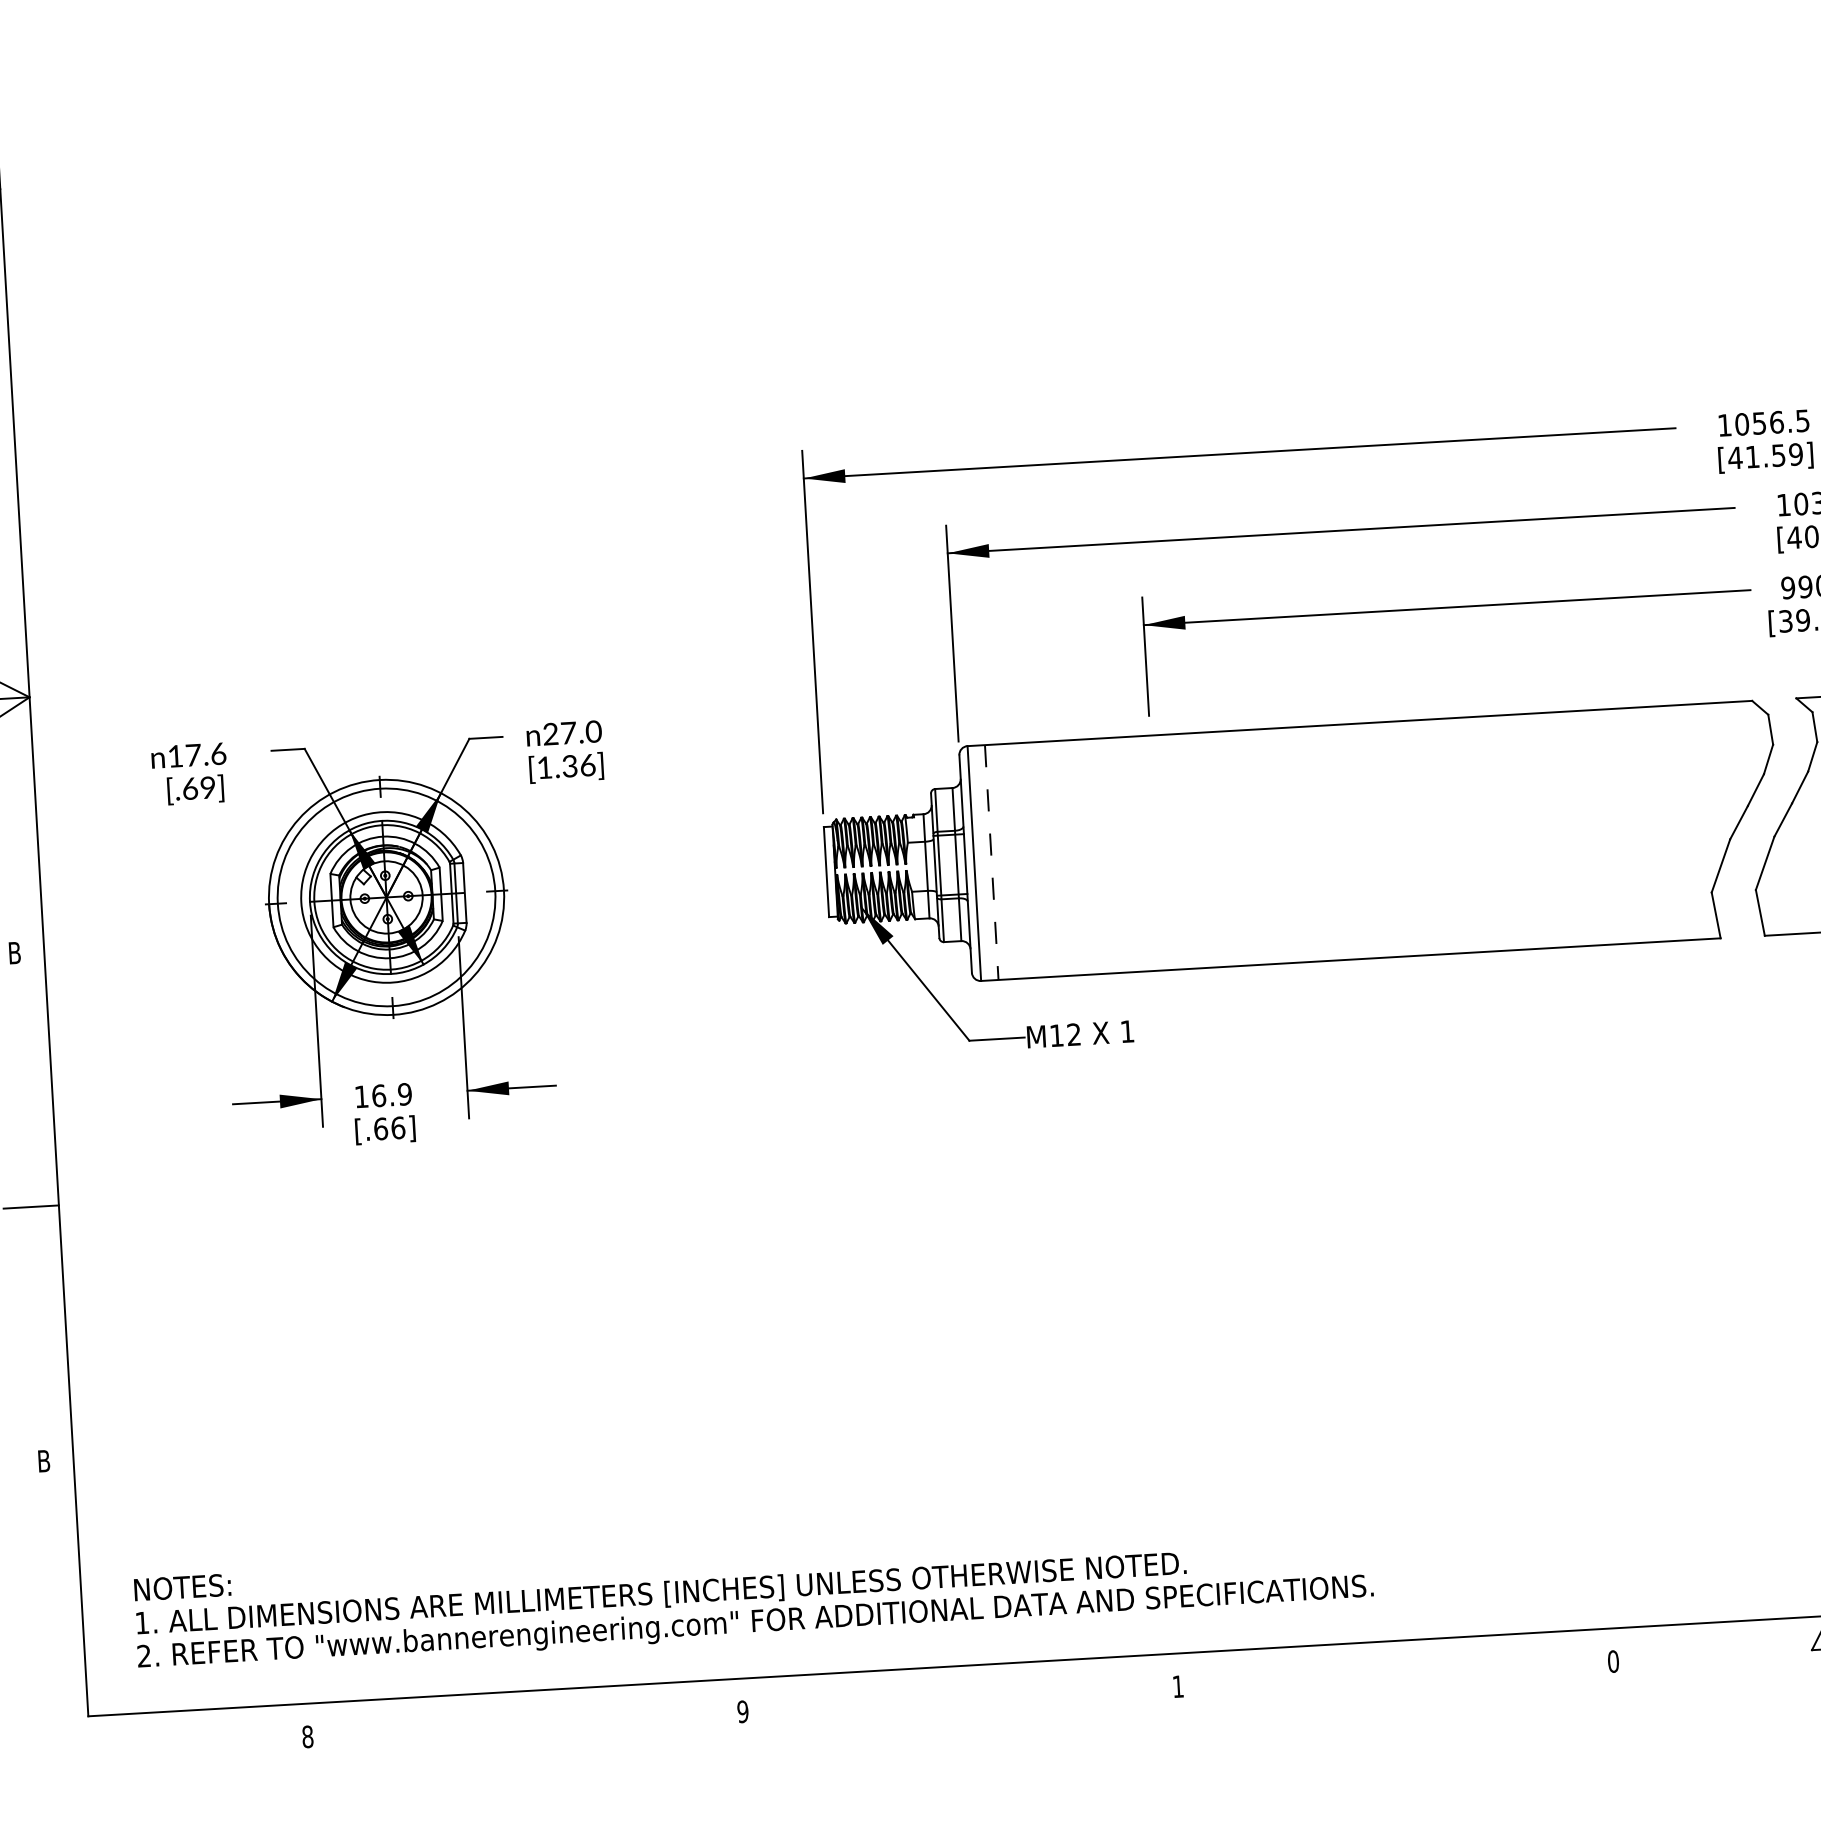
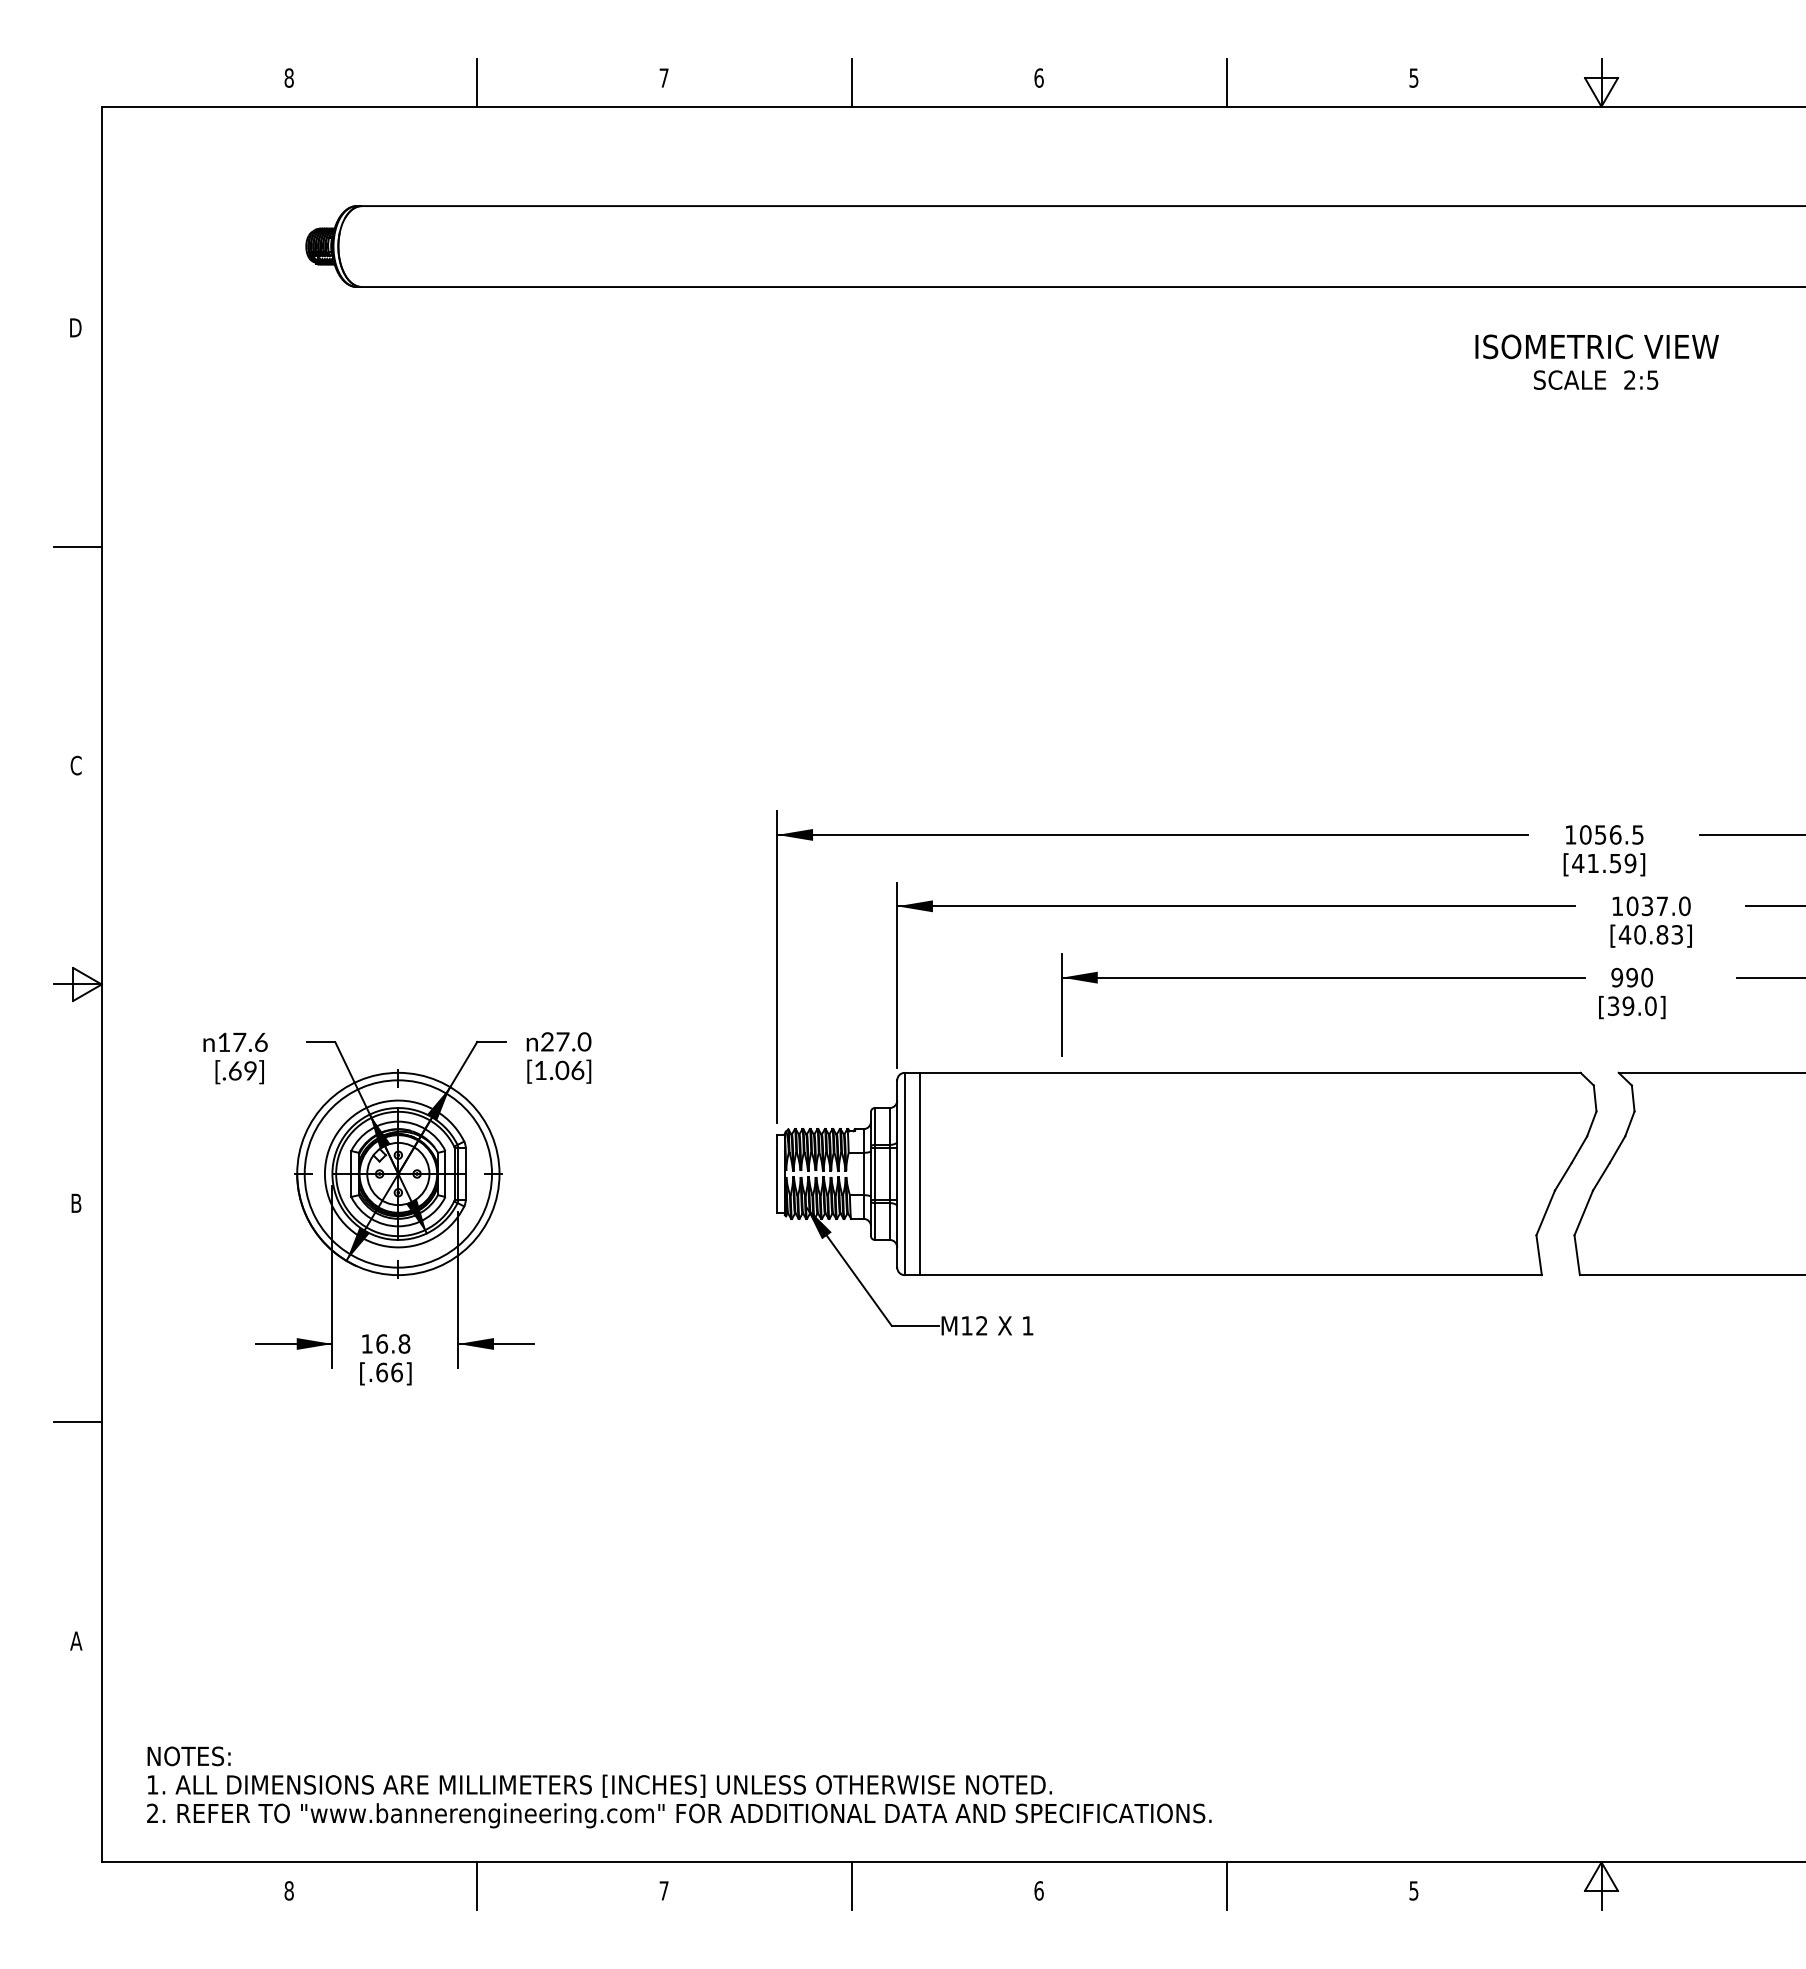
text: (570, 766) -> (562, 1070), [1.36] -> [1.06]
line: (991, 863) -> (919, 1174), dashed -> solid
text: (405, 1093) -> (404, 1343), 16.9 -> 16.8
text: (44, 1460) -> (76, 1640), B -> A
text: (1612, 1661) -> (1413, 1890), 0 -> 5
line: (1395, 1667) -> (1226, 1885), added
text: (1177, 1686) -> (1038, 1890), 1 -> 6
line: (960, 1693) -> (851, 1885), added
text: (742, 1711) -> (663, 1890), 9 -> 7
line: (524, 1718) -> (476, 1885), added

